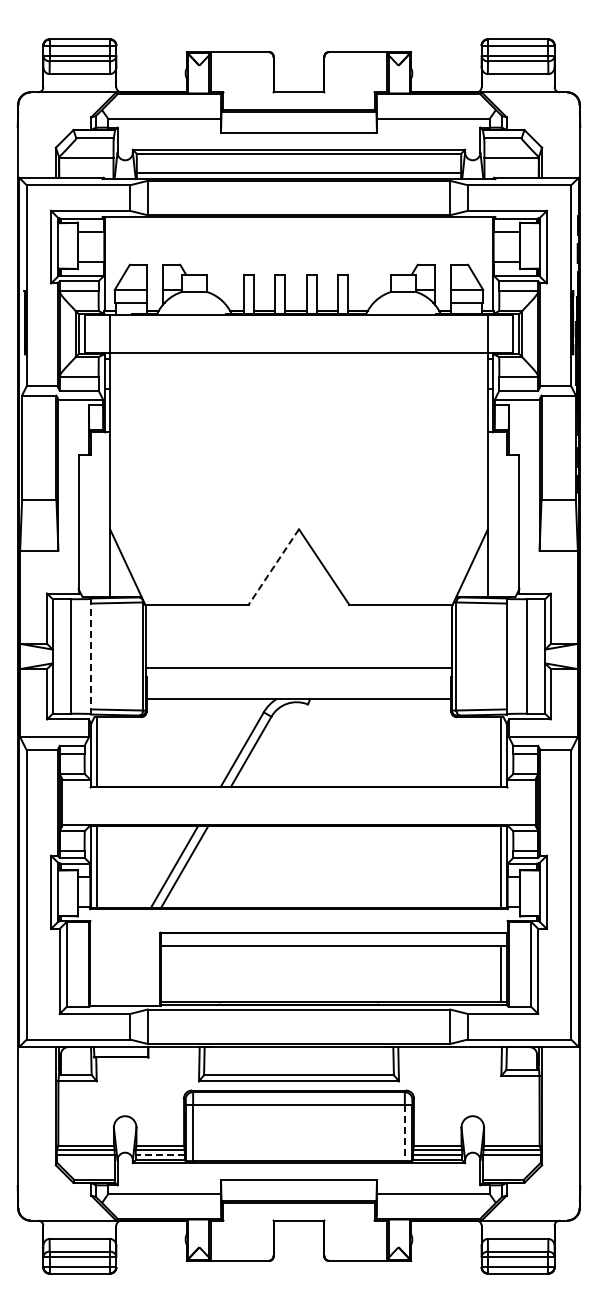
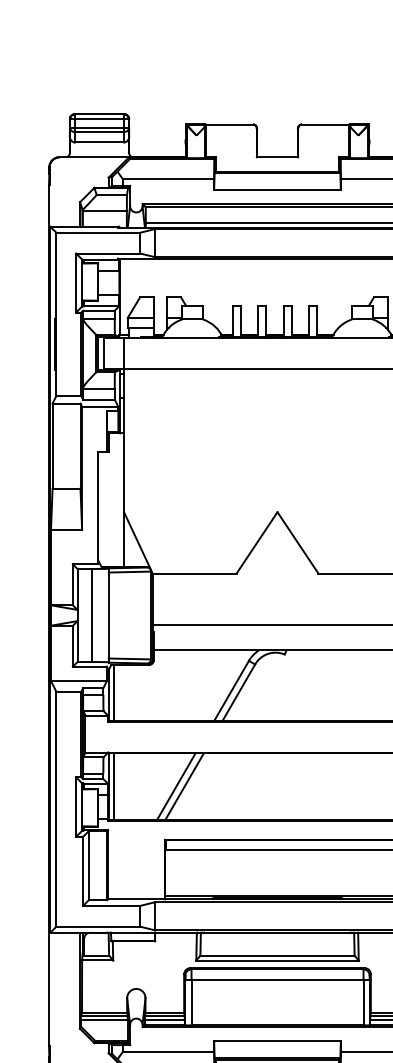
line: (273, 567) -> (256, 543), dashed -> solid
line: (91, 656) -> (108, 615), dashed -> solid
line: (404, 1133) -> (363, 1002), dashed -> solid
line: (160, 1154) -> (165, 1020), dashed -> solid

